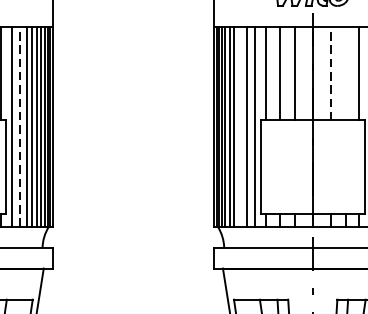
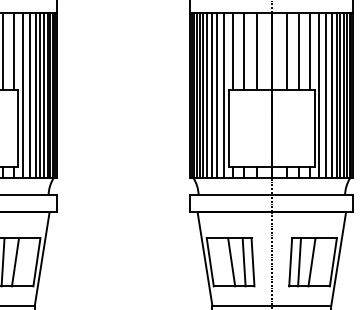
line: (330, 73) -> (286, 51), dashed -> solid
line: (346, 73) -> (299, 51), added
line: (19, 127) -> (29, 95), dashed -> solid
line: (239, 127) -> (211, 95), added

